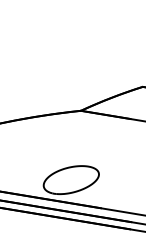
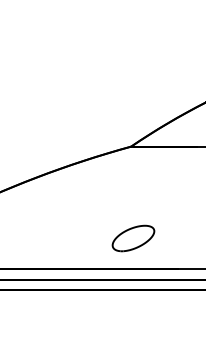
part: (71, 180) -> (133, 238), size x0.6

